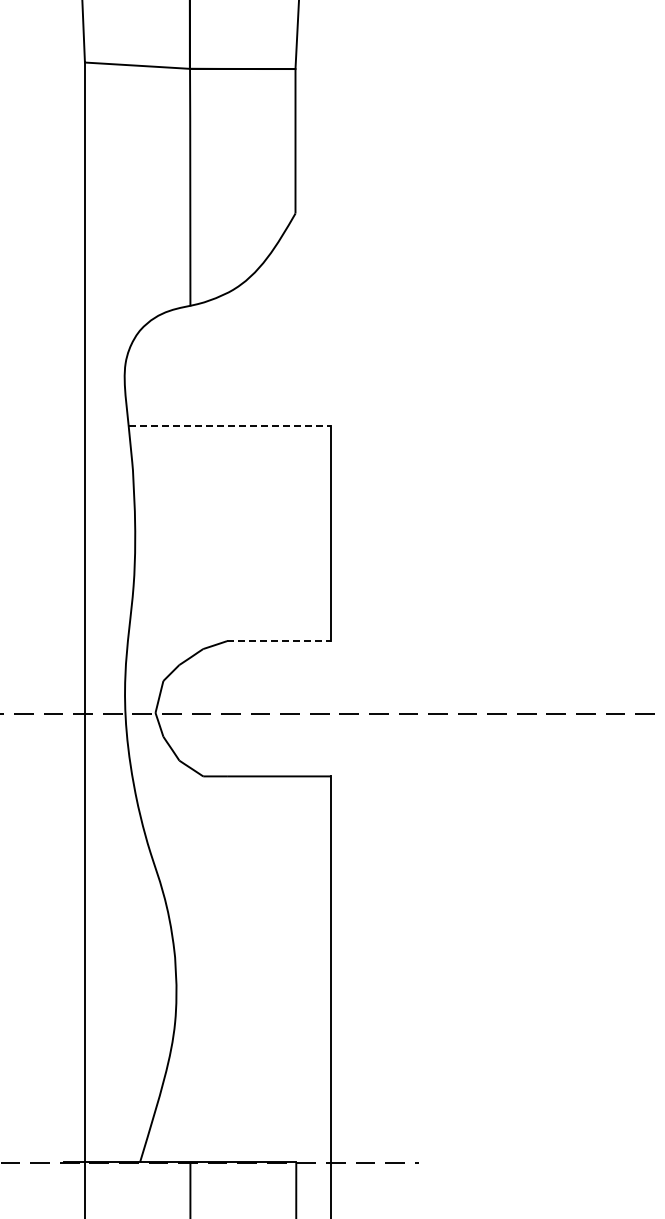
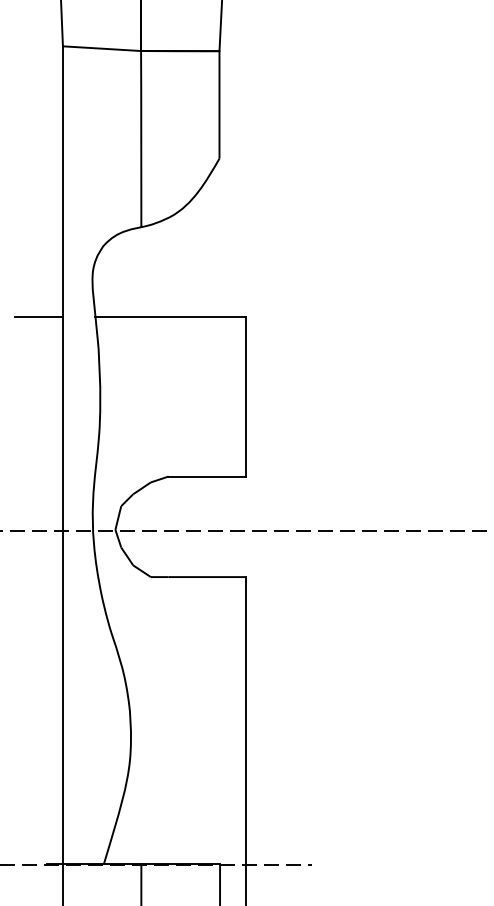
line: (52, 426) -> (38, 316), added
line: (229, 426) -> (170, 316), dashed -> solid
line: (278, 641) -> (206, 476), dashed -> solid

